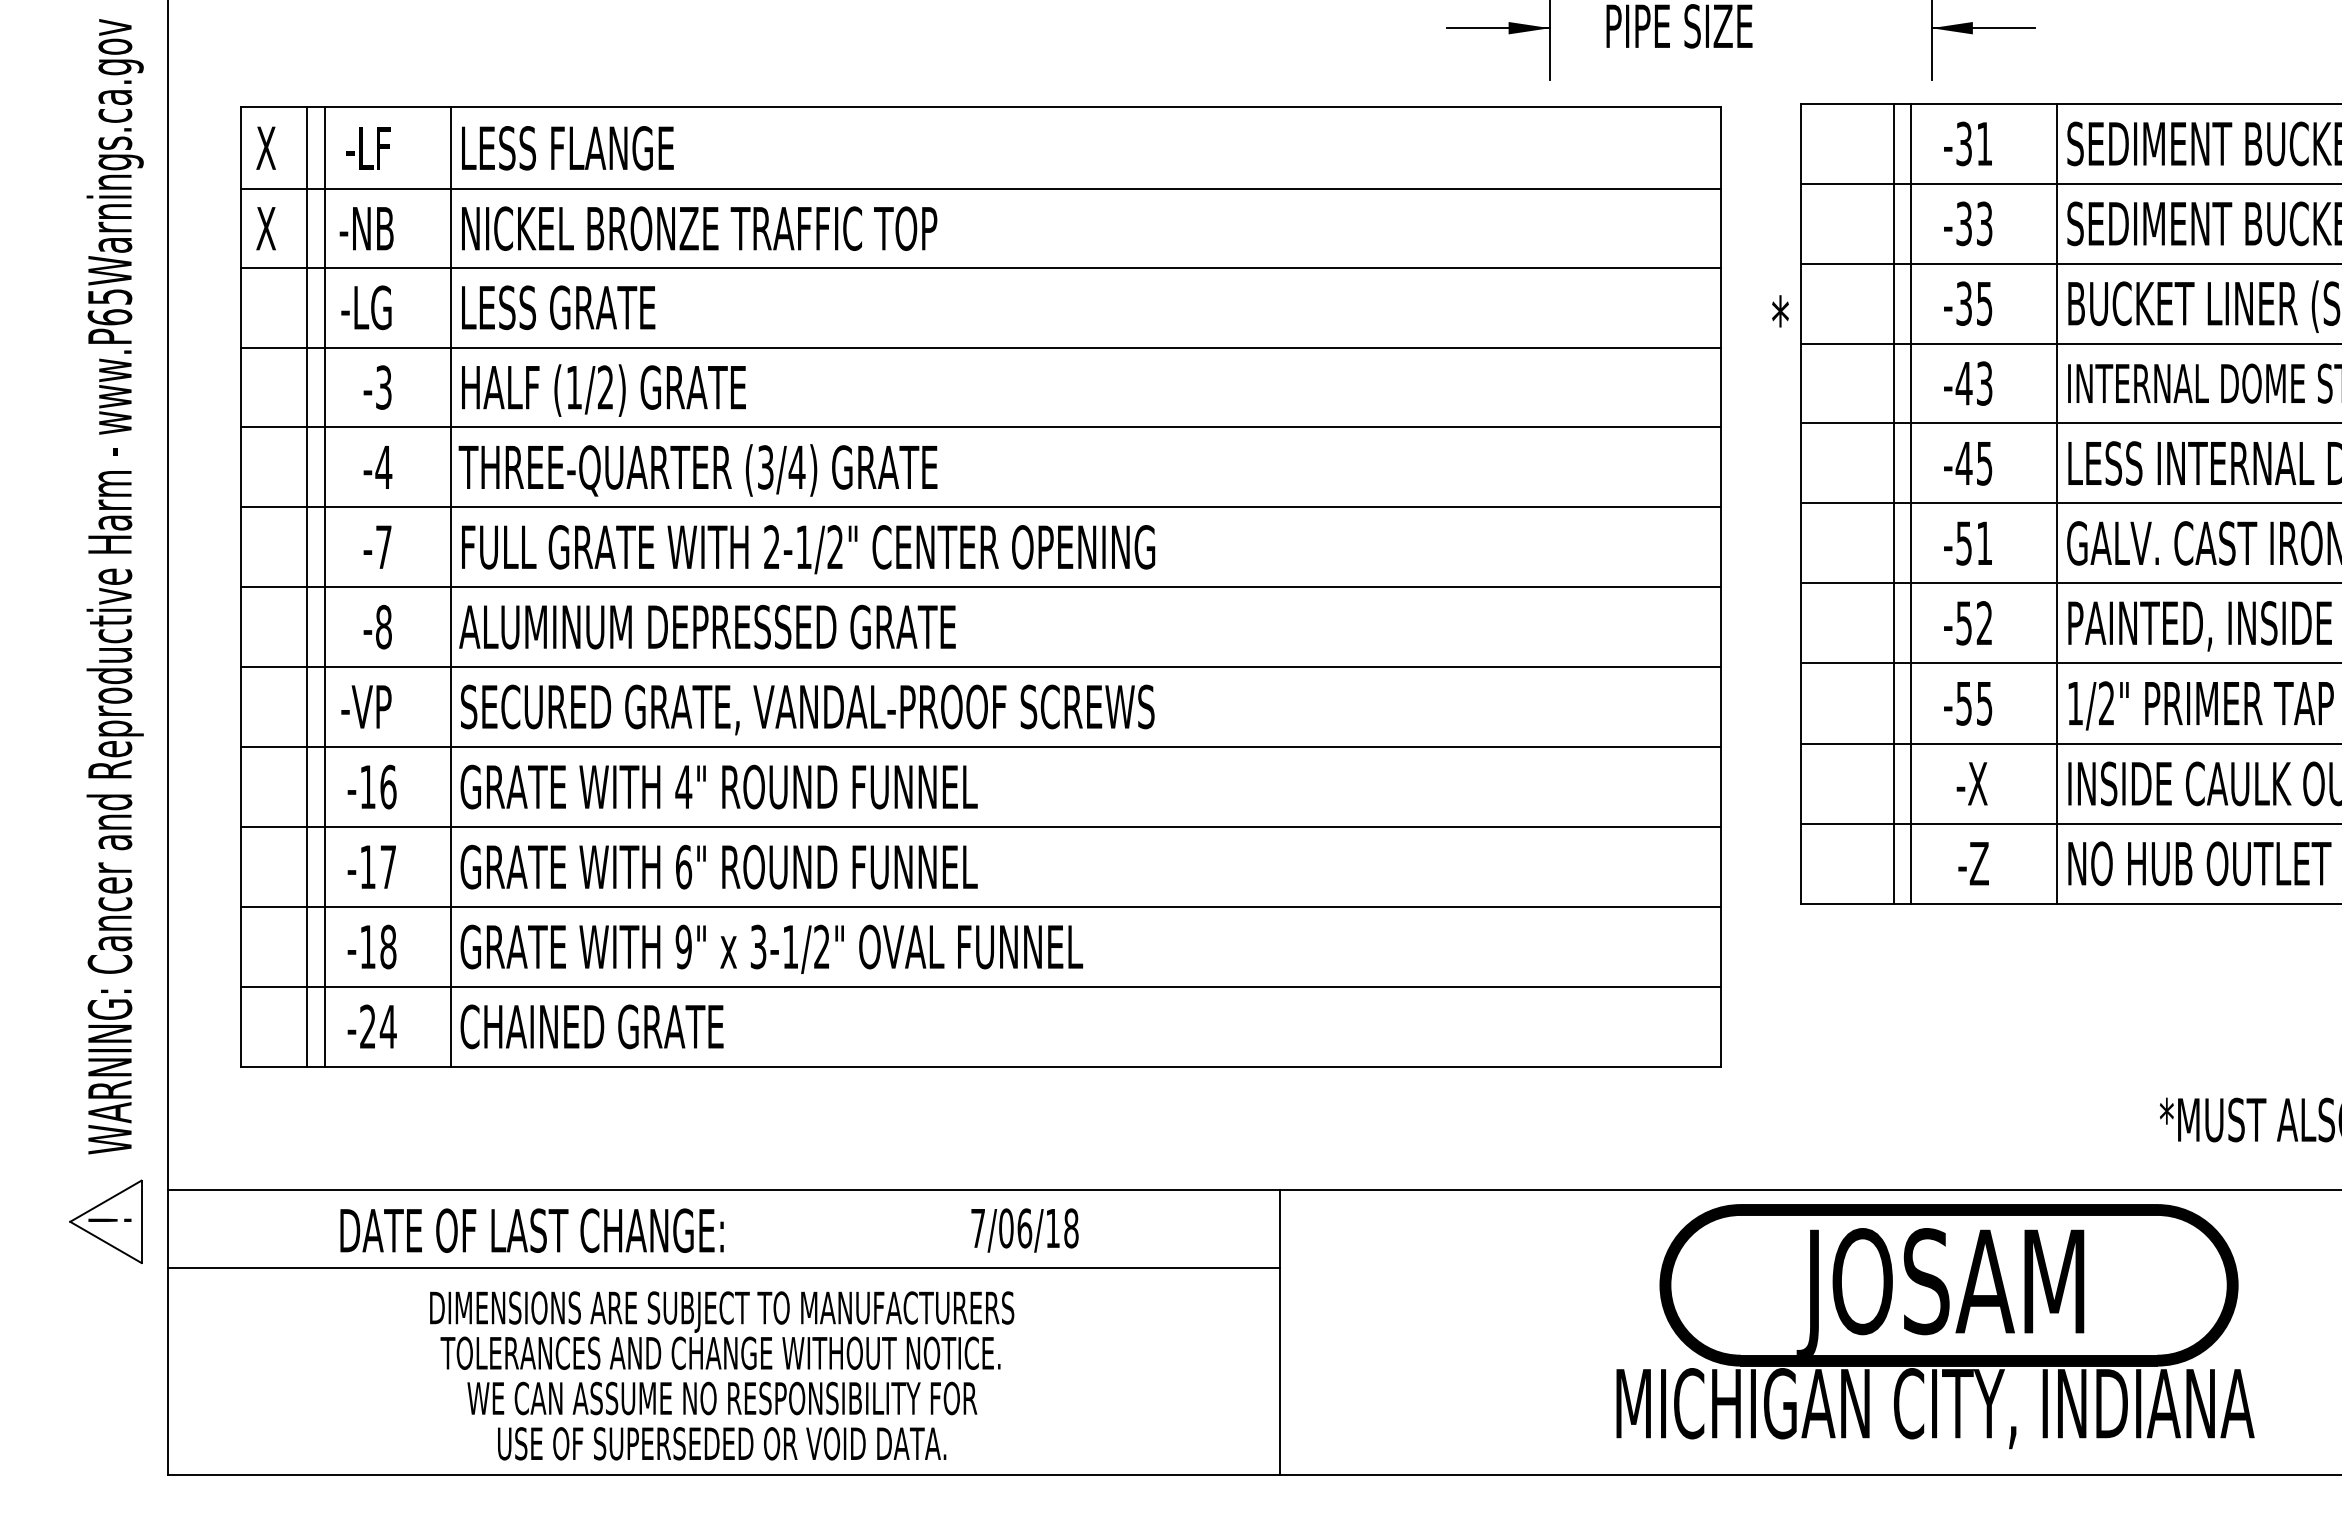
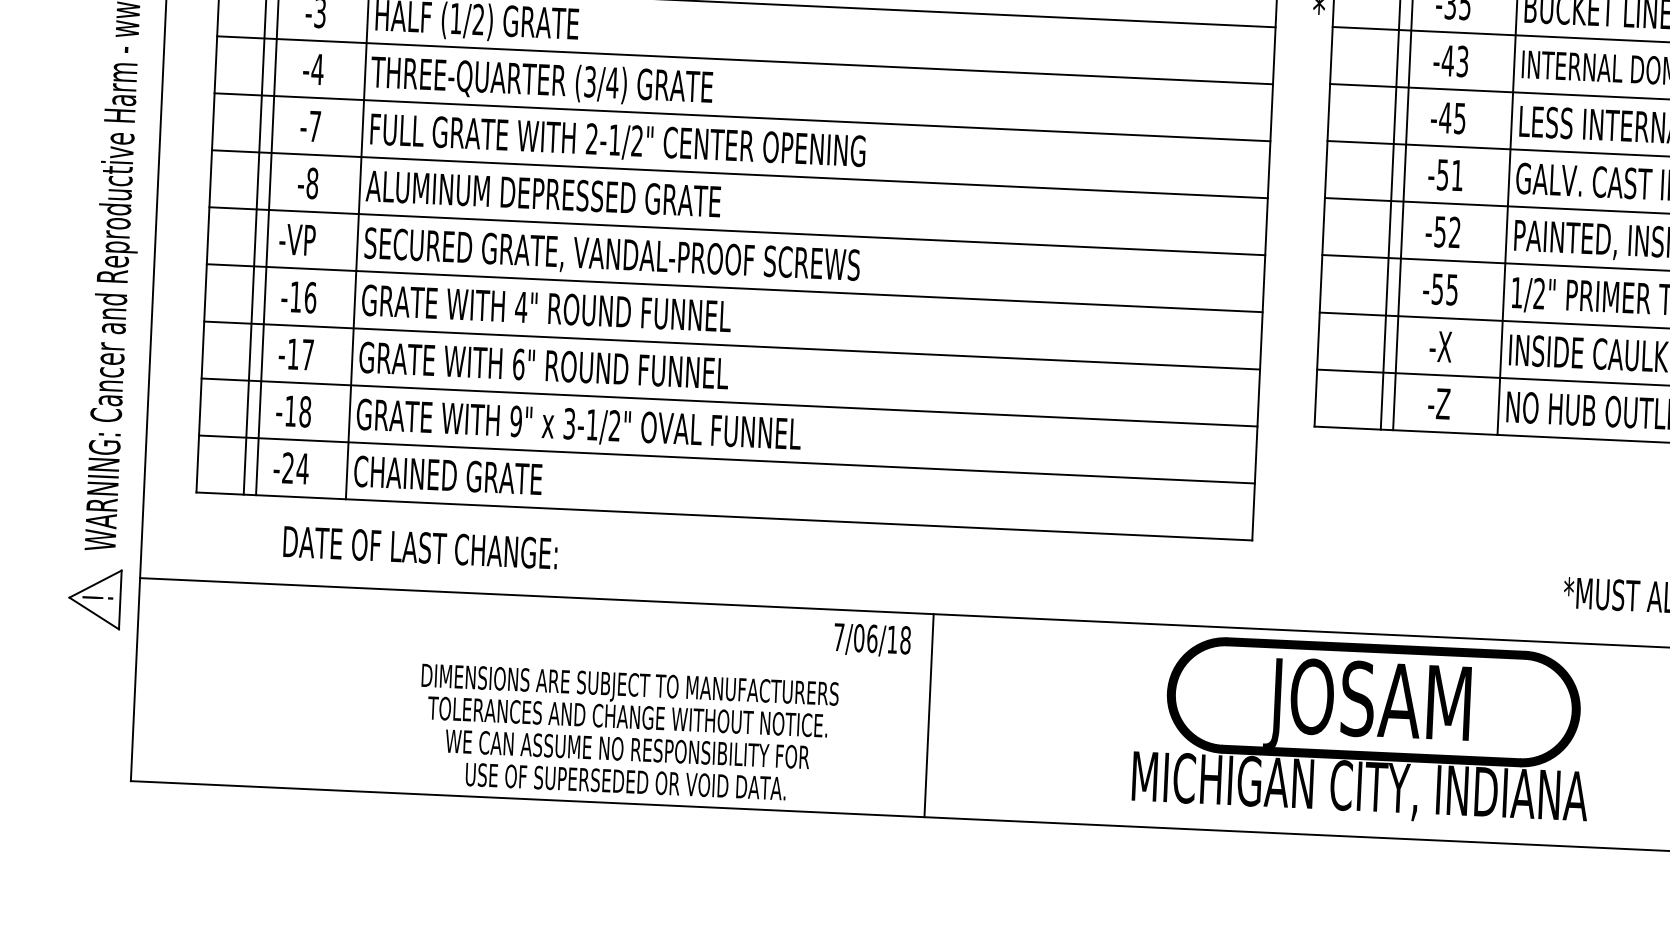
text: (531, 1230) -> (420, 547), moved
text: (1024, 1230) -> (872, 640), moved
line: (723, 1267) -> (534, 651), removed
part: (1935, 1326) -> (1362, 731), moved
text: (722, 1375) -> (628, 732), moved

